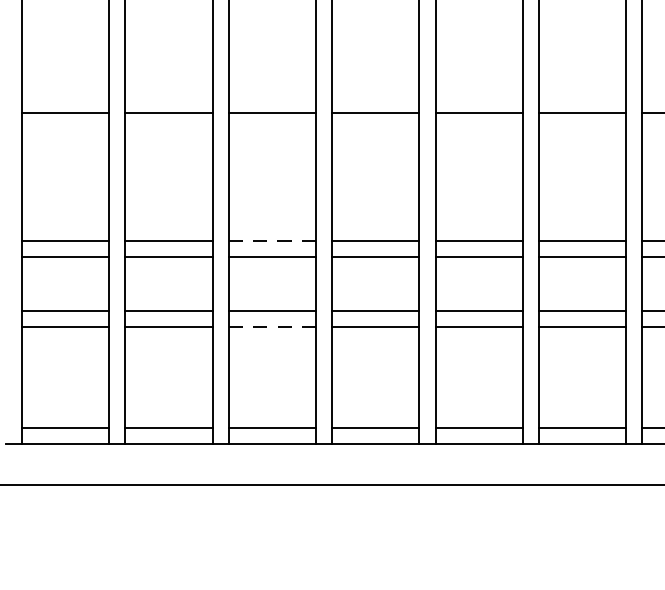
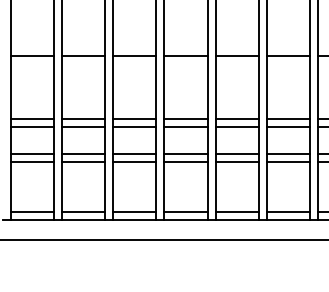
line: (271, 241) -> (134, 119), dashed -> solid
line: (271, 326) -> (134, 161), dashed -> solid

